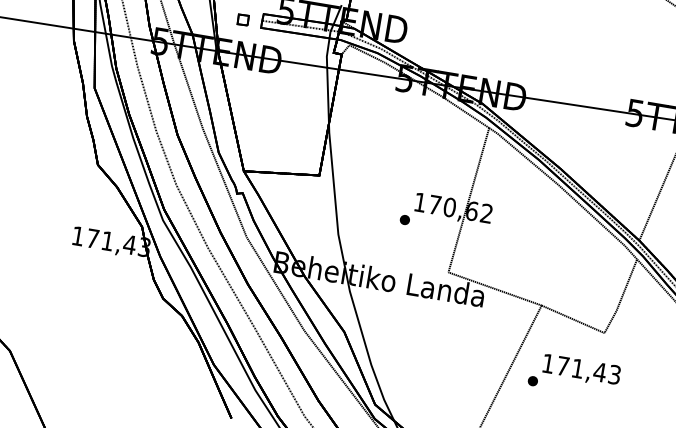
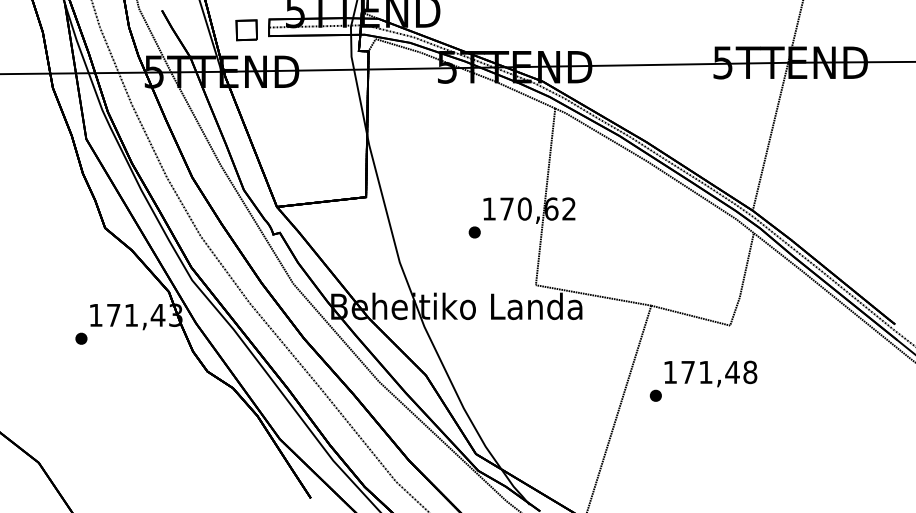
part: (243, 20) -> (246, 30), size x1.67
part: (62, 253) -> (81, 338), added
text: (614, 374) -> (750, 372), 171,43 -> 171,48

